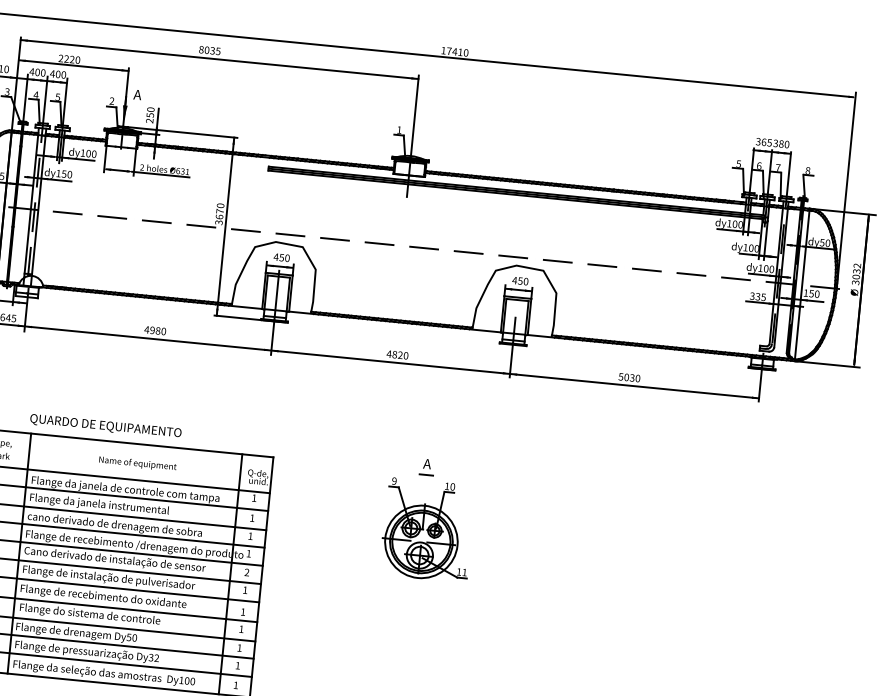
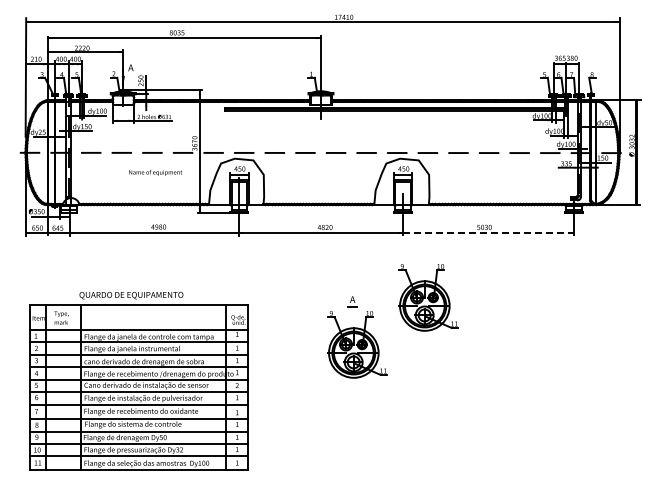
line: (634, 385) -> (488, 232), solid -> dashed
text: (137, 463) -> (155, 172), moved
part: (538, 471) -> (428, 297), added

